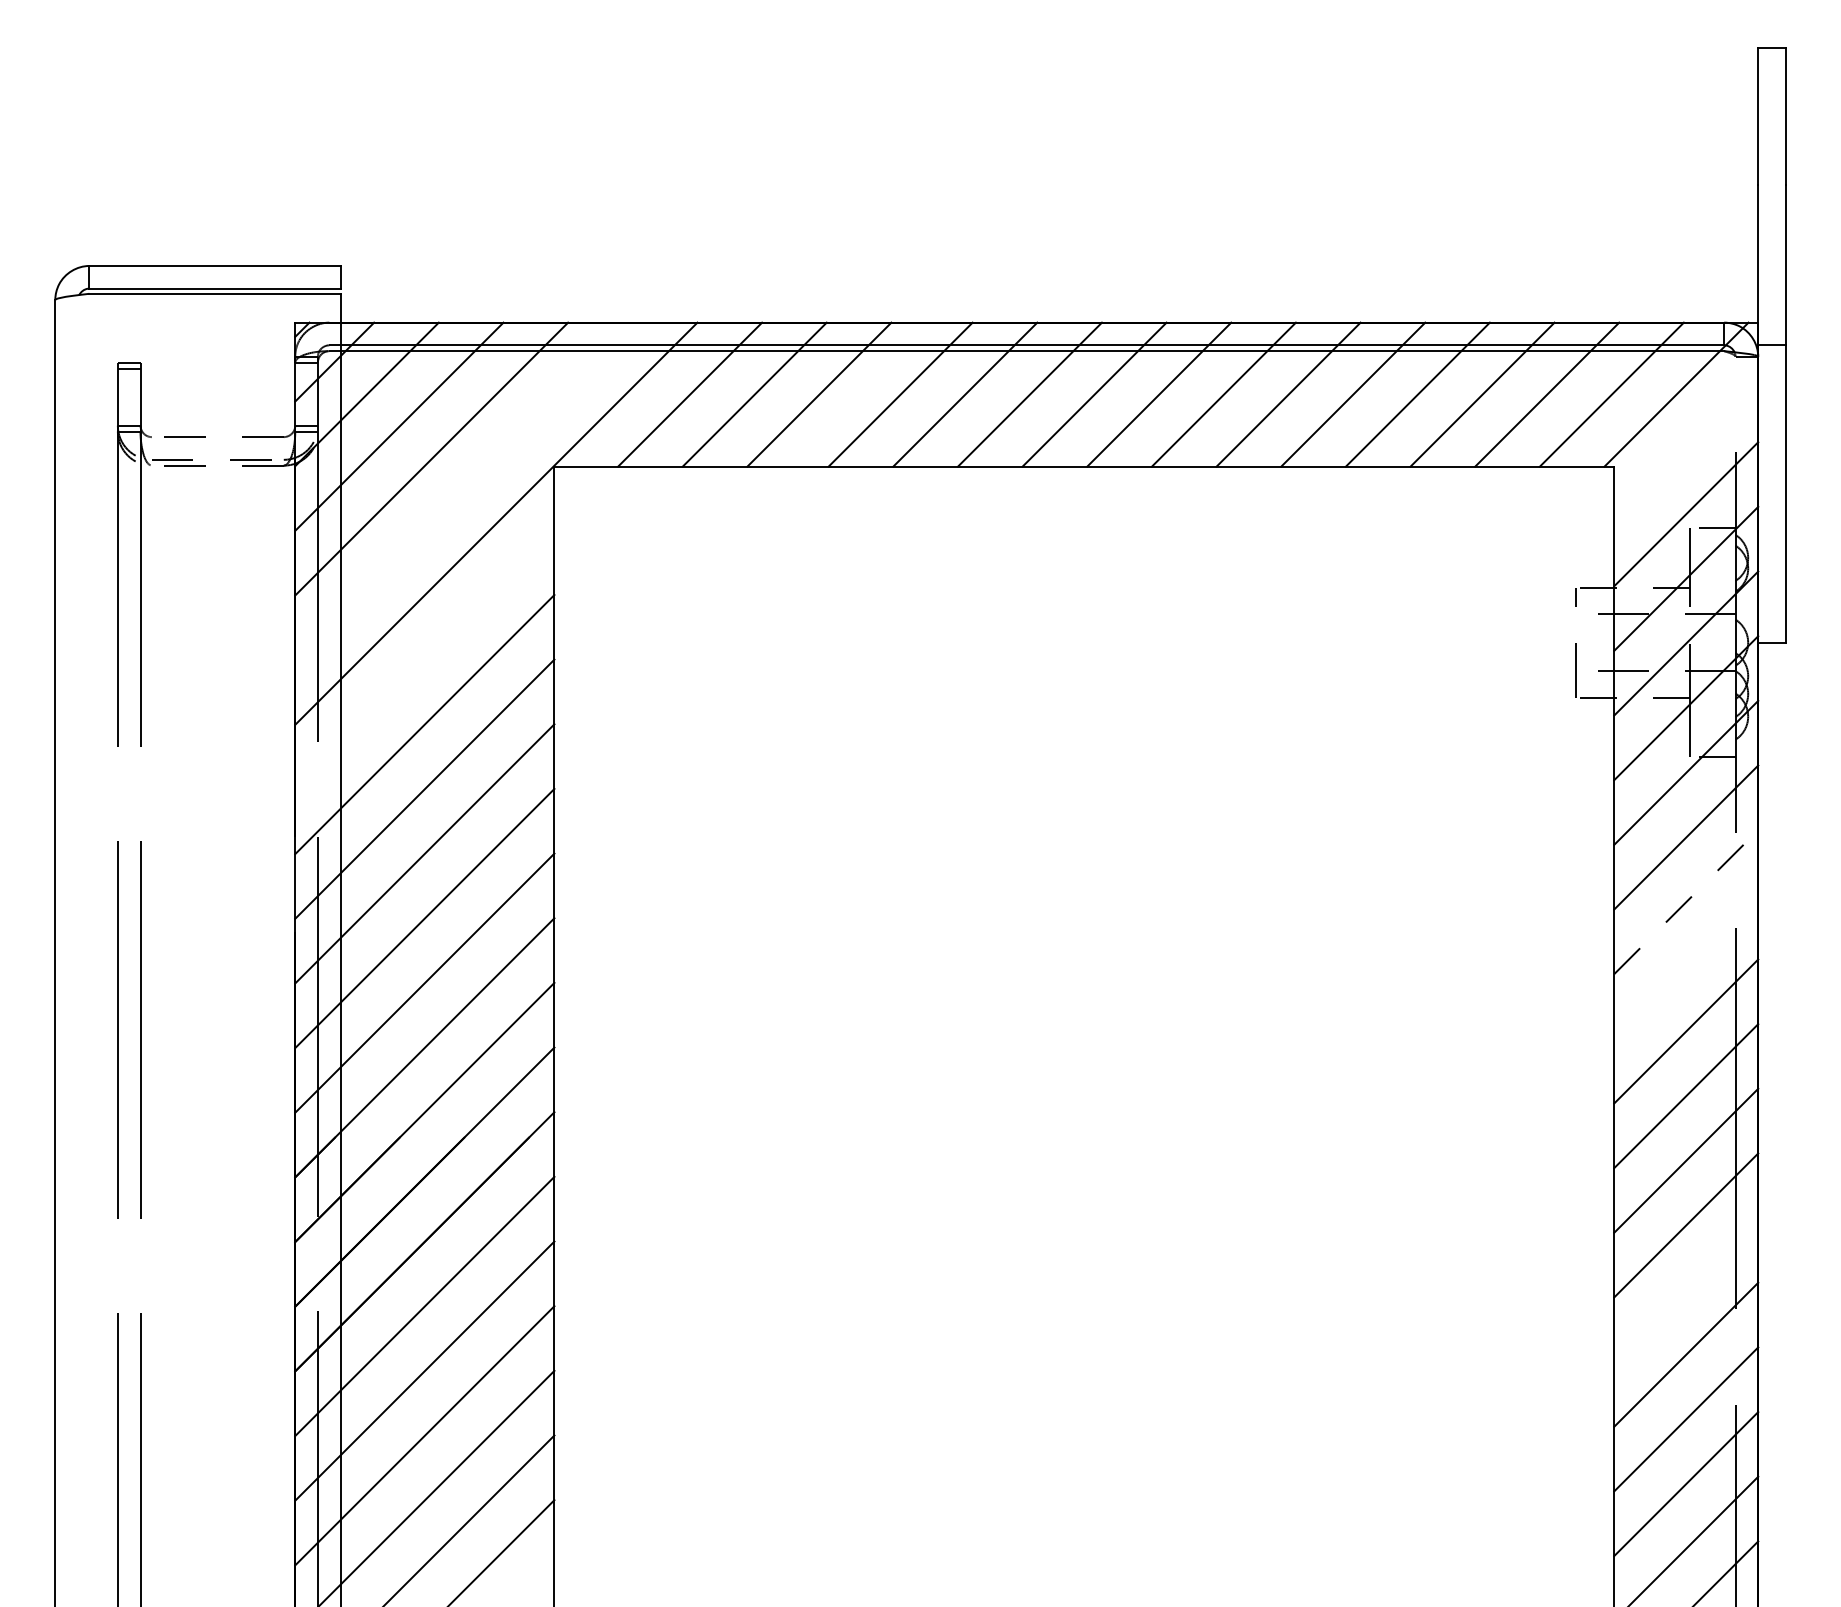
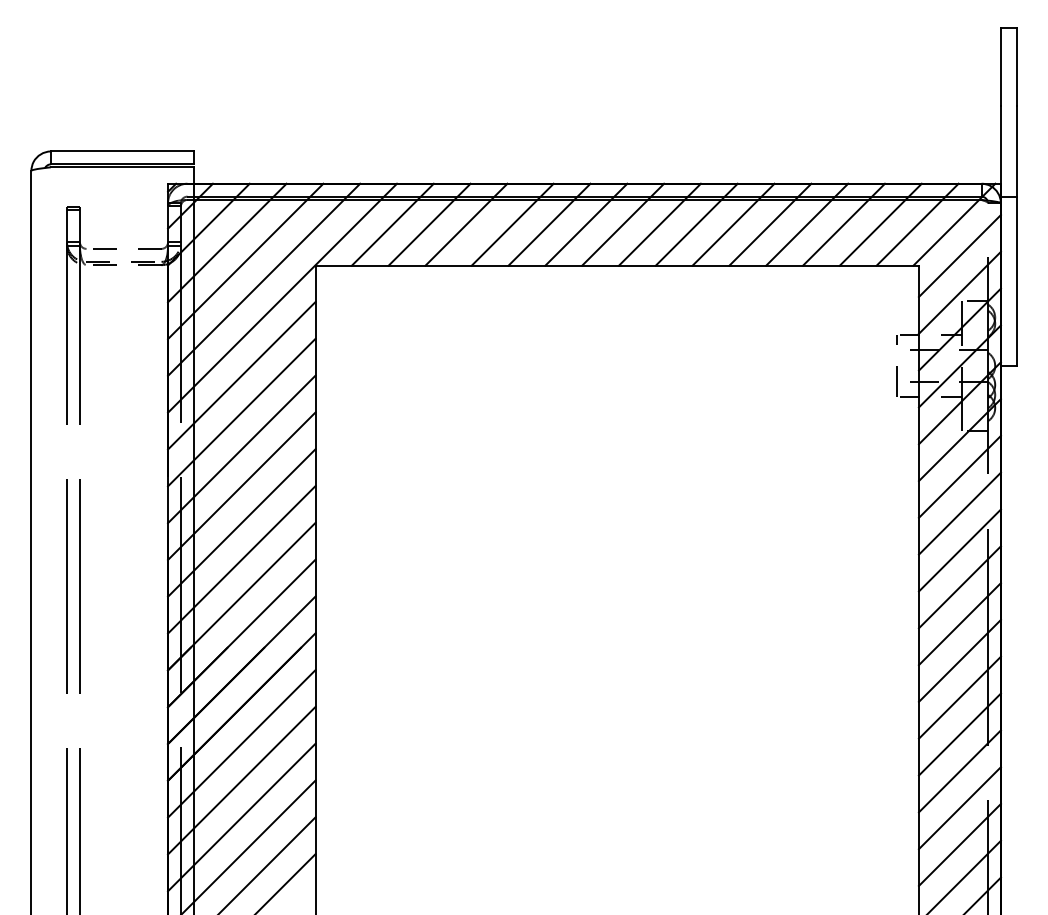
line: (1685, 450) -> (959, 256), added
line: (464, 490) -> (264, 279), added
line: (424, 659) -> (241, 375), added
line: (1685, 901) -> (959, 513), dashed -> solid
line: (1685, 966) -> (959, 550), added
line: (1685, 1290) -> (959, 734), added

